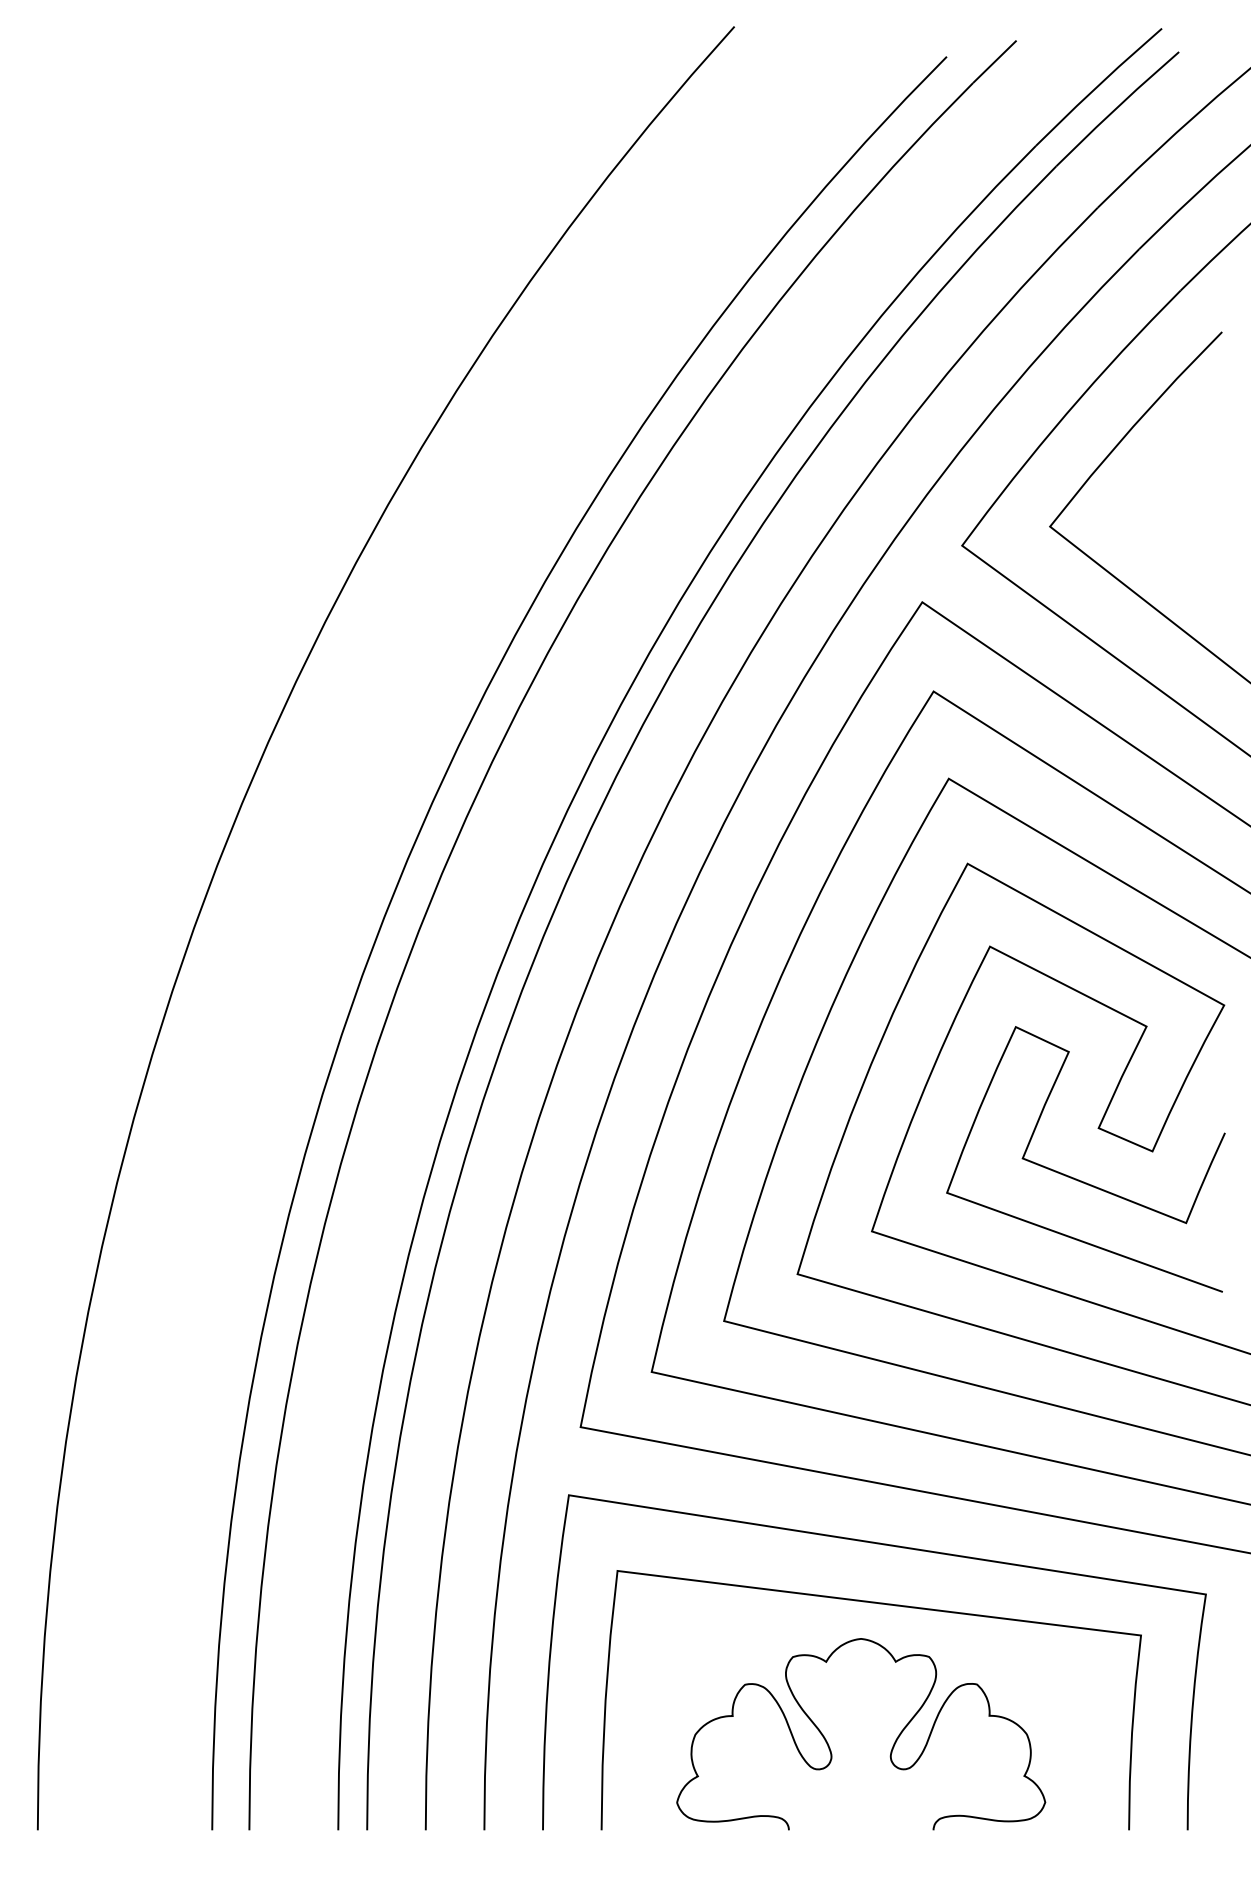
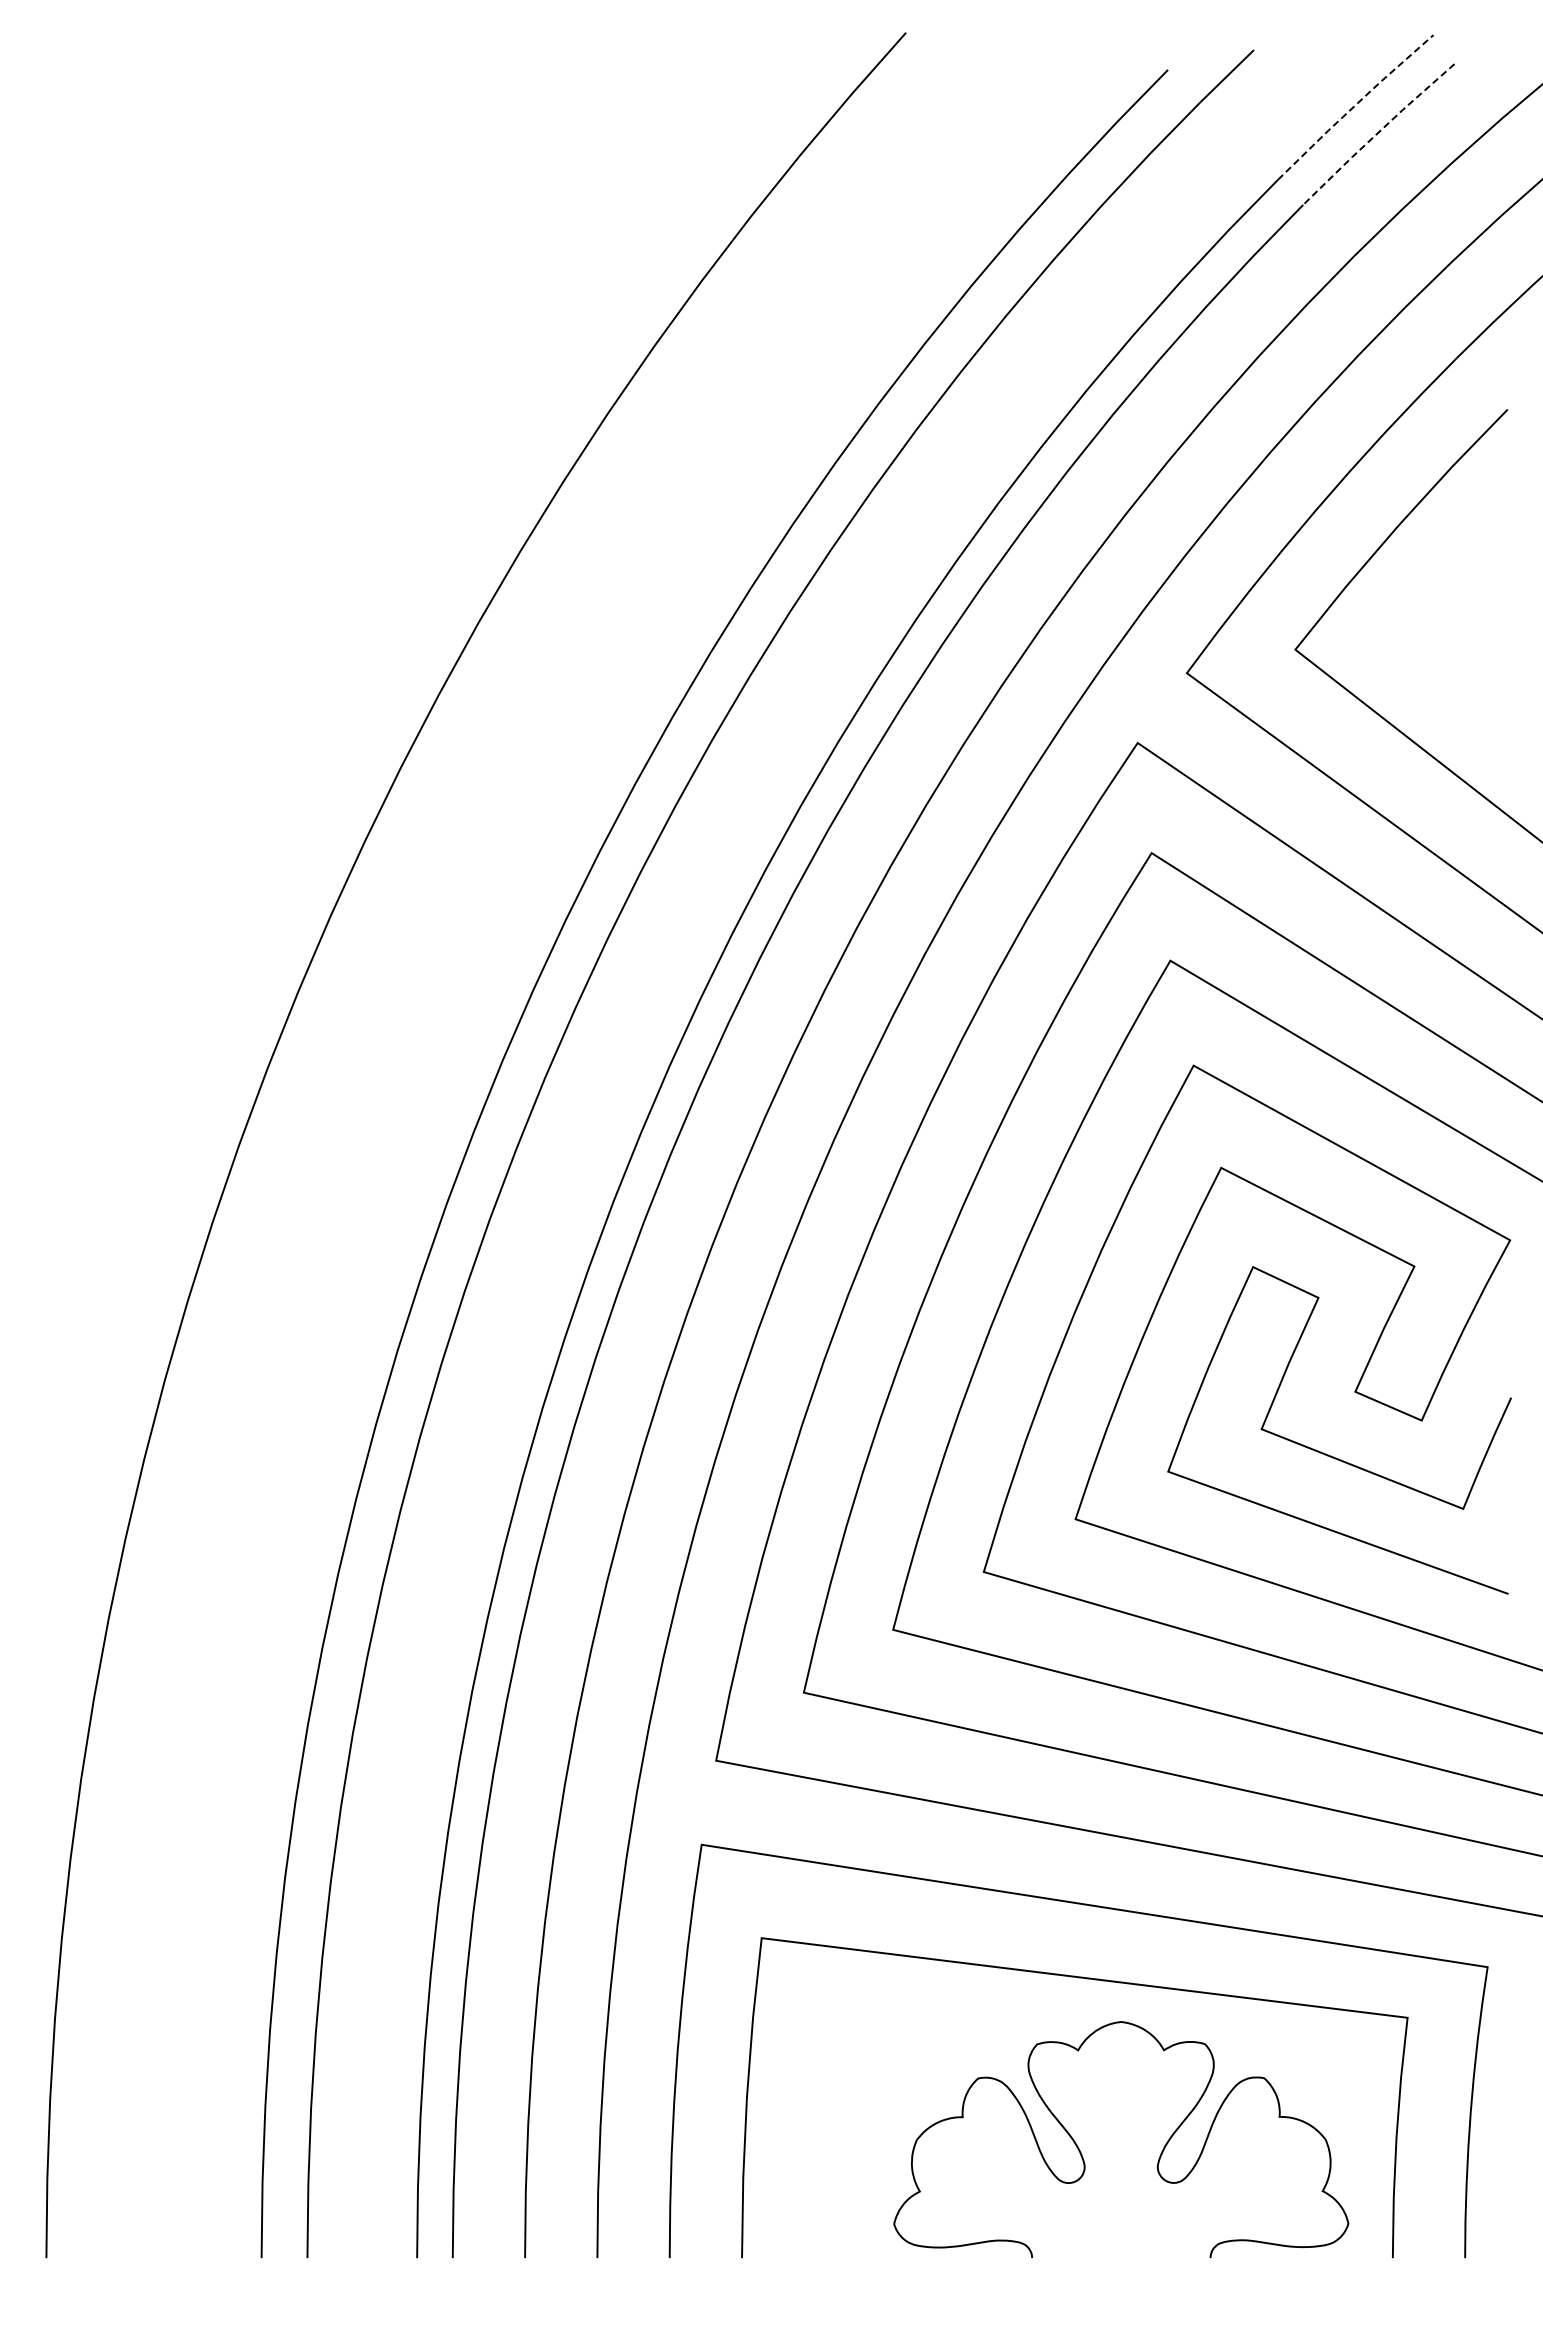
line: (1098, 86) -> (1354, 106), solid -> dashed
line: (1116, 108) -> (1377, 133), solid -> dashed
curve: (892, 1745) -> (1160, 2153), moved

